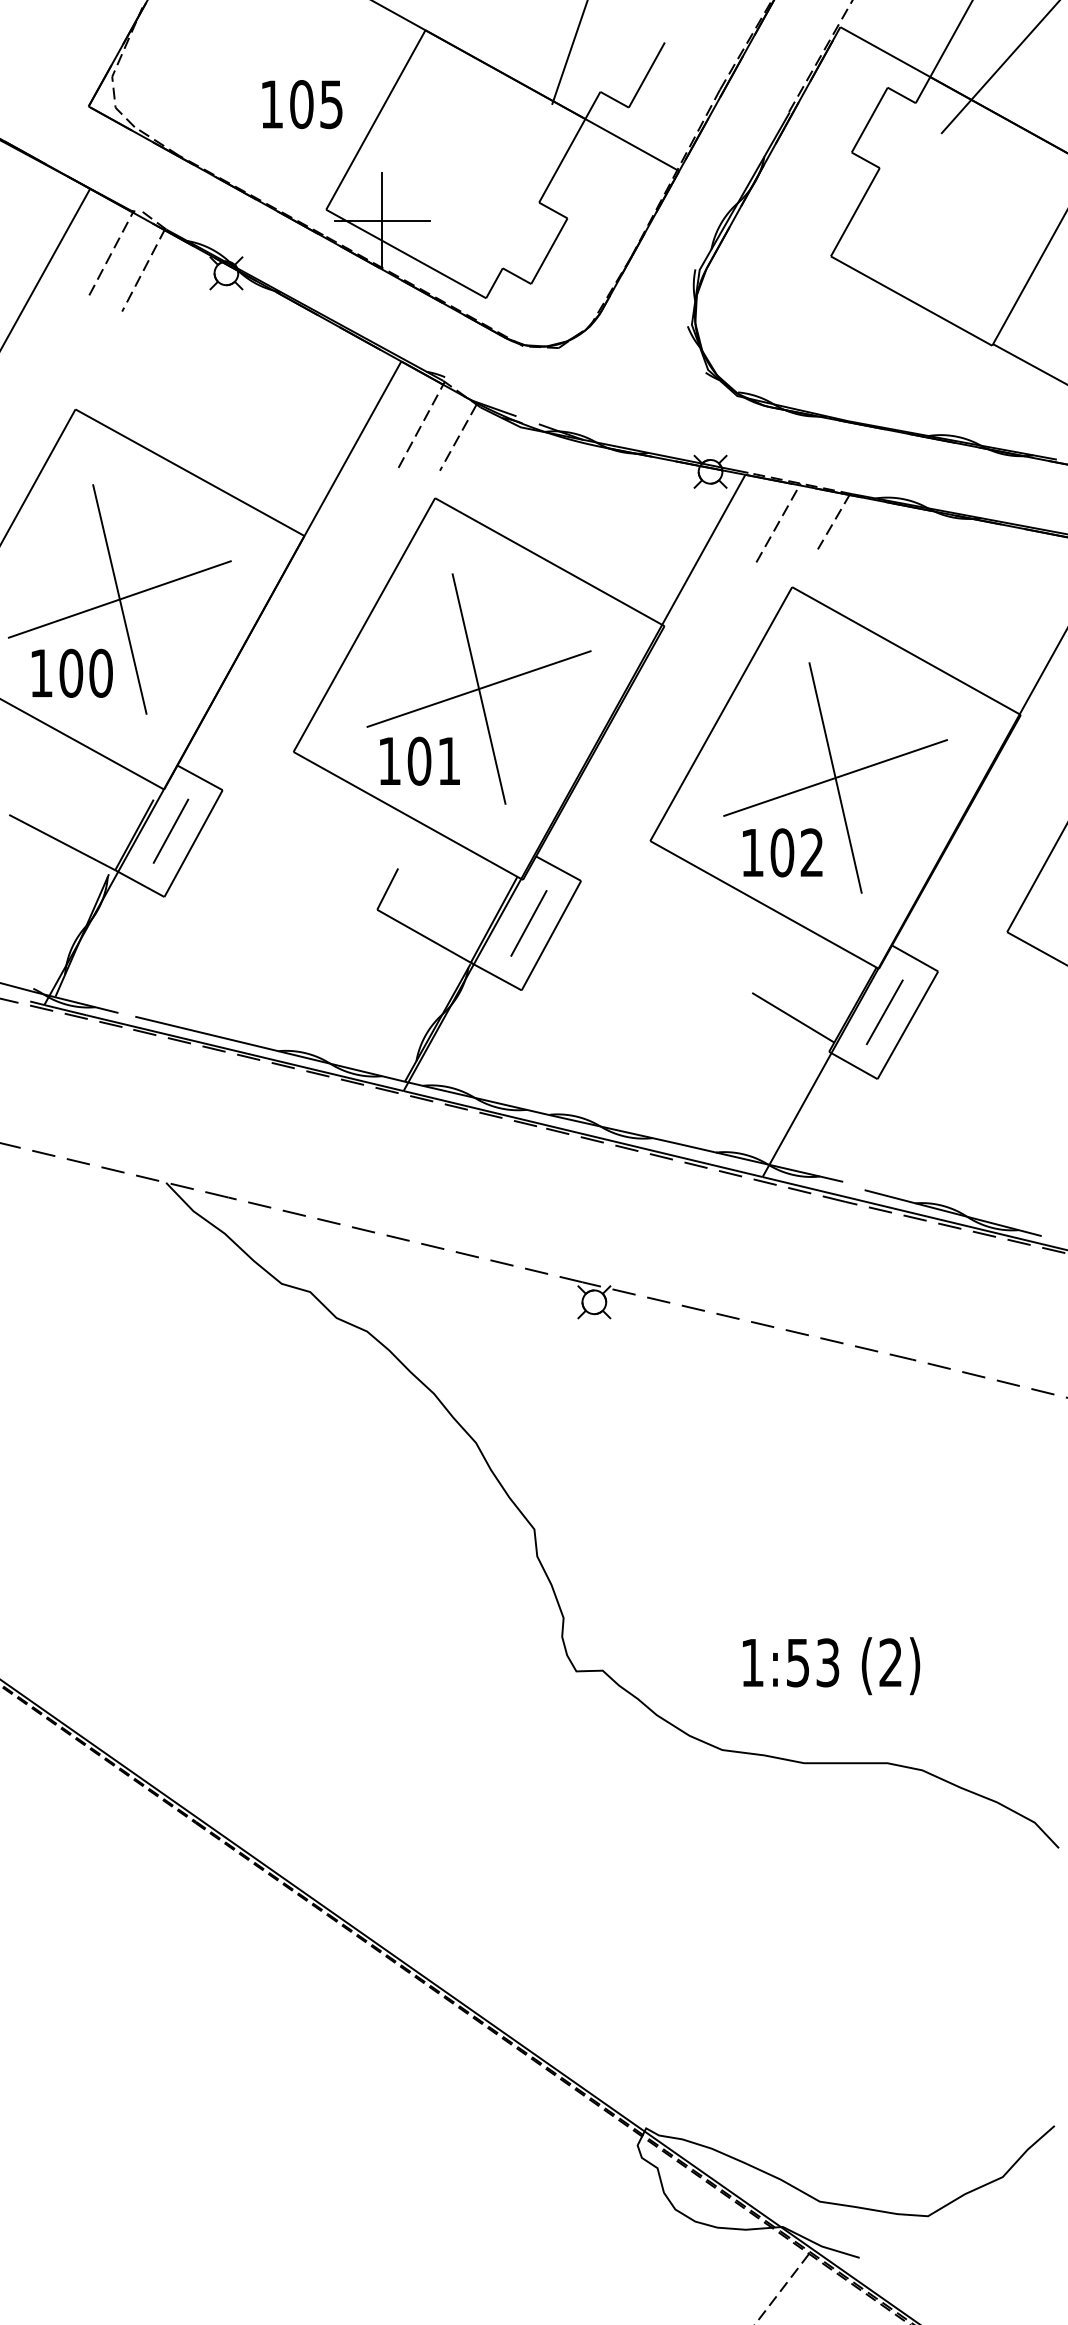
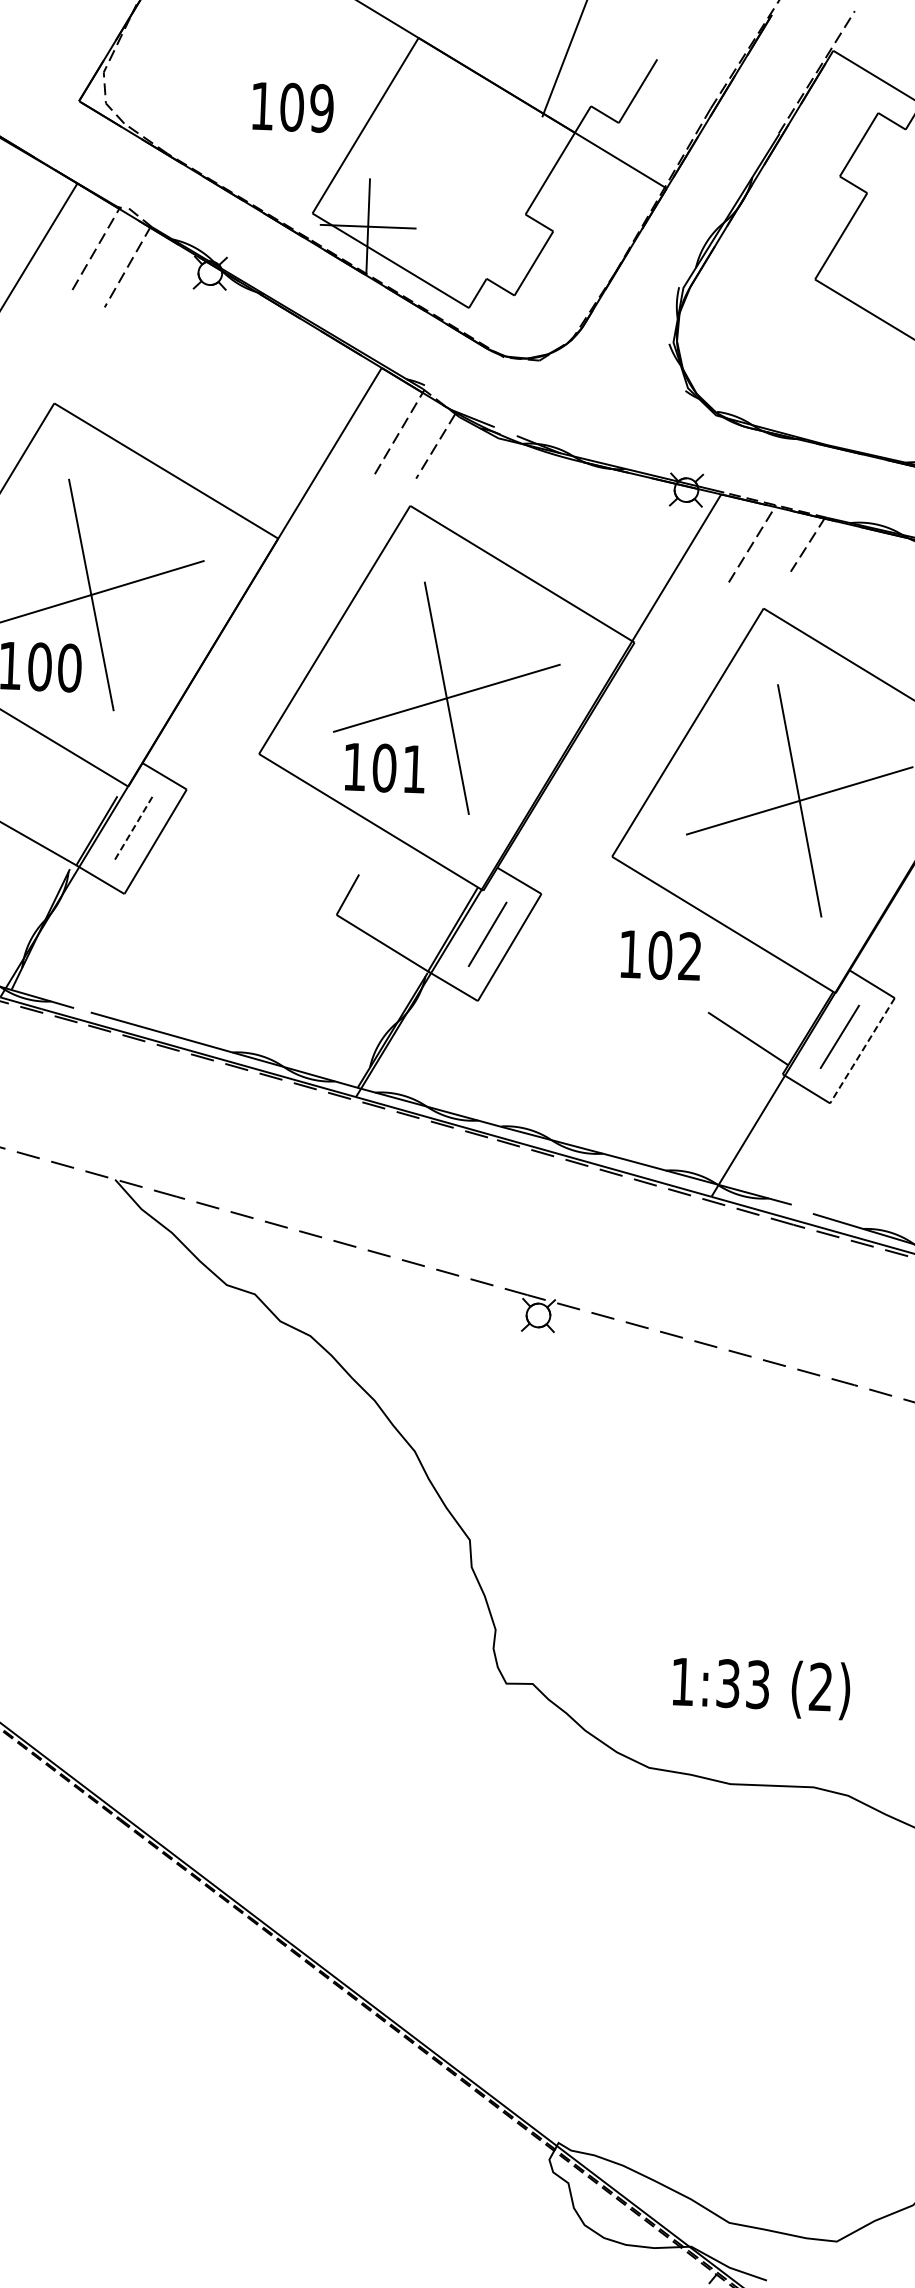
text: (331, 104) -> (321, 108), 105 -> 109
line: (170, 831) -> (133, 828), solid -> dashed
text: (782, 852) -> (660, 955), moved
line: (907, 1025) -> (862, 1050), solid -> dashed
text: (798, 1662) -> (728, 1683), 1:53 -> 1:33

